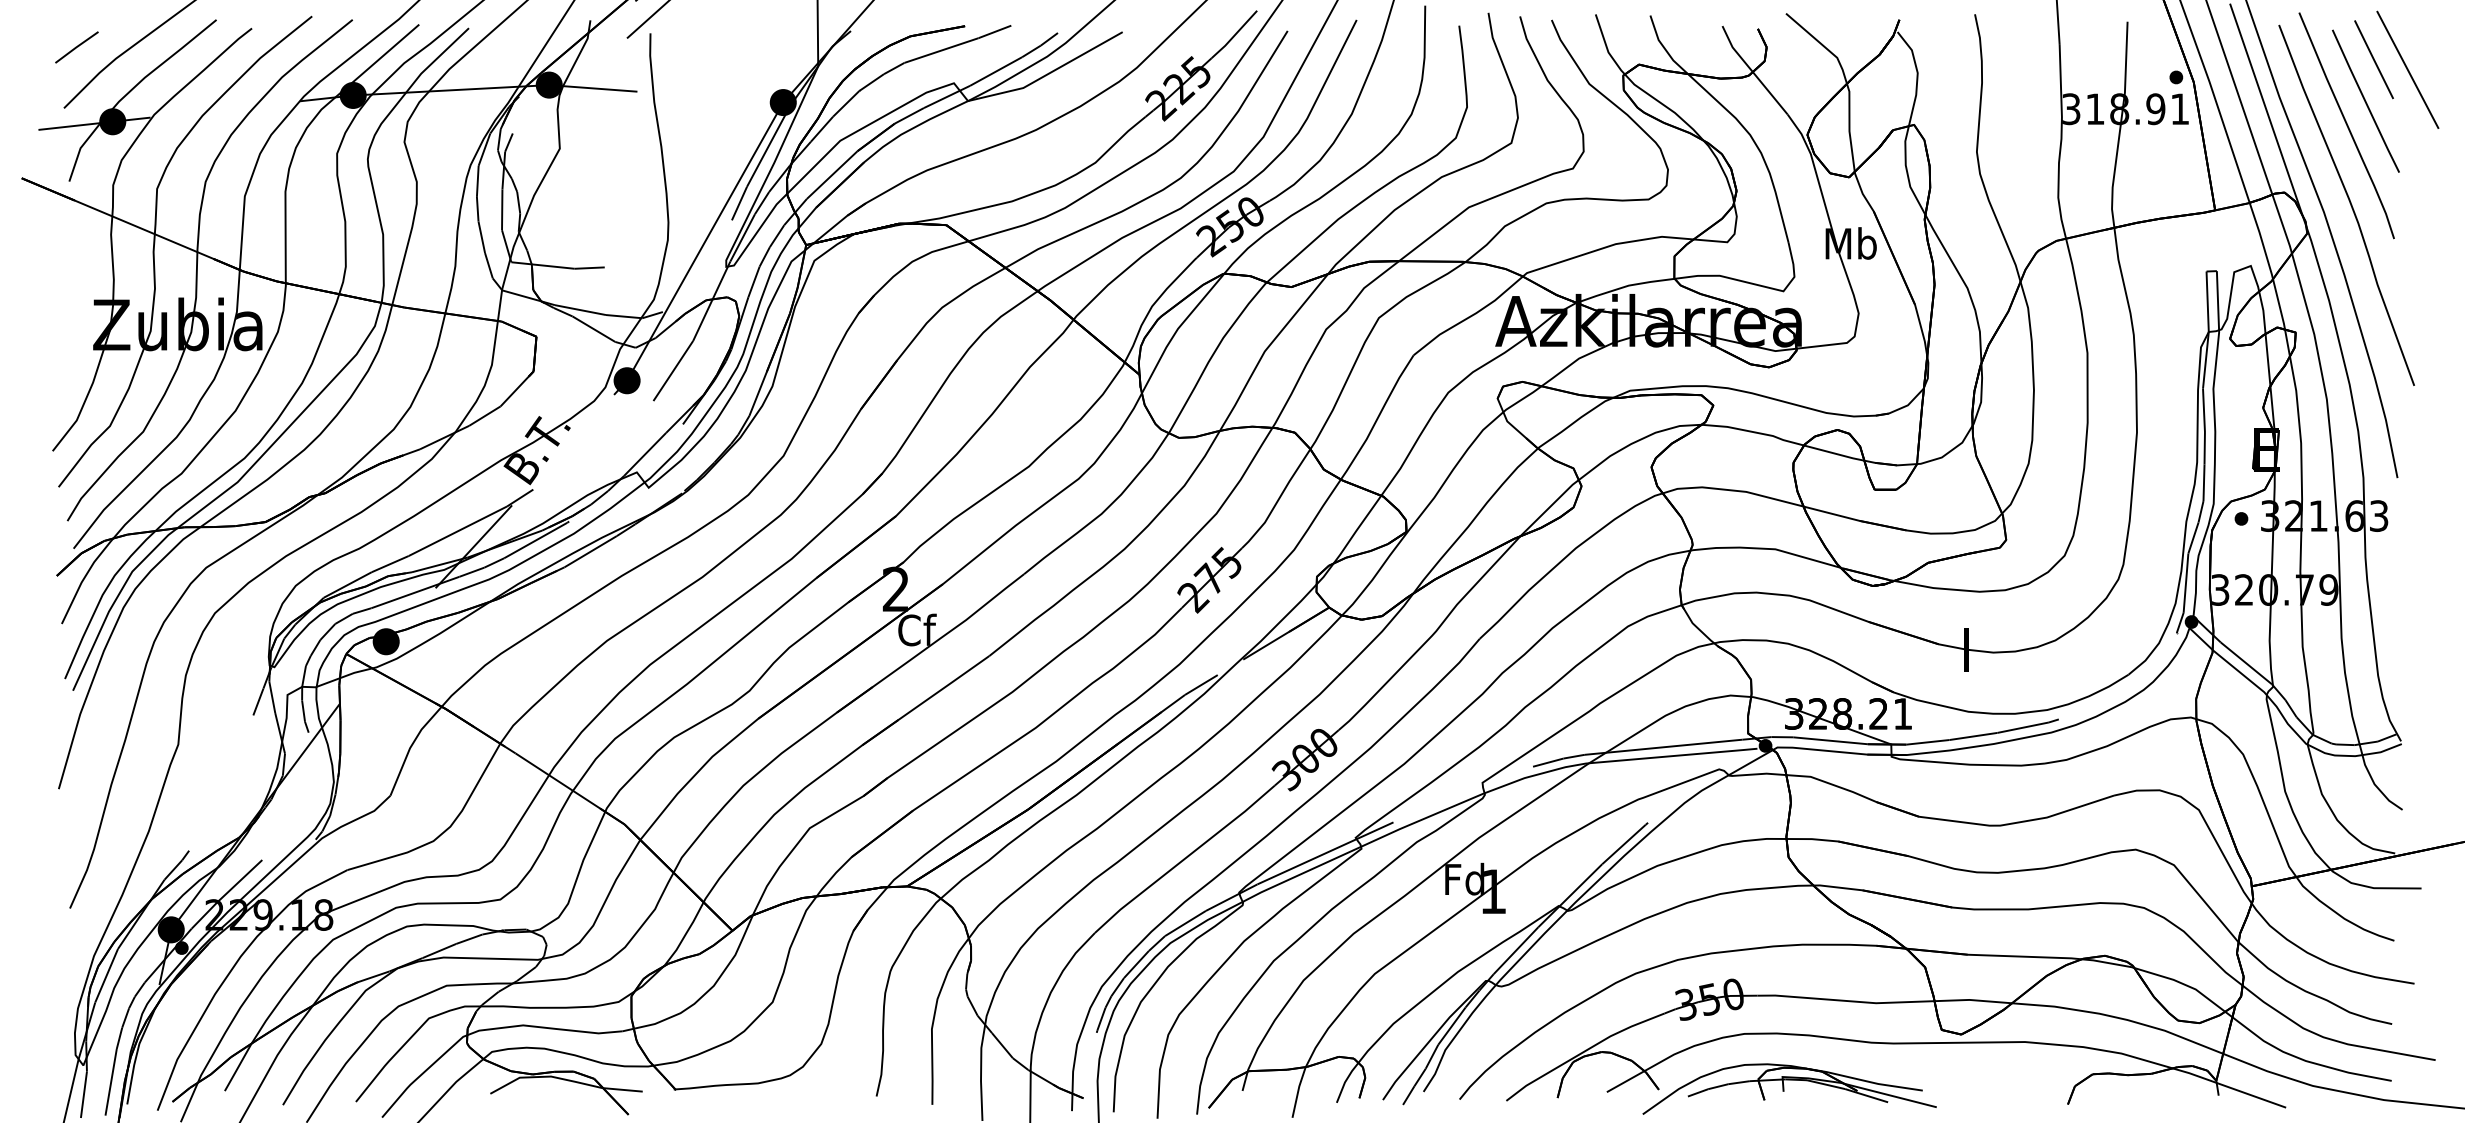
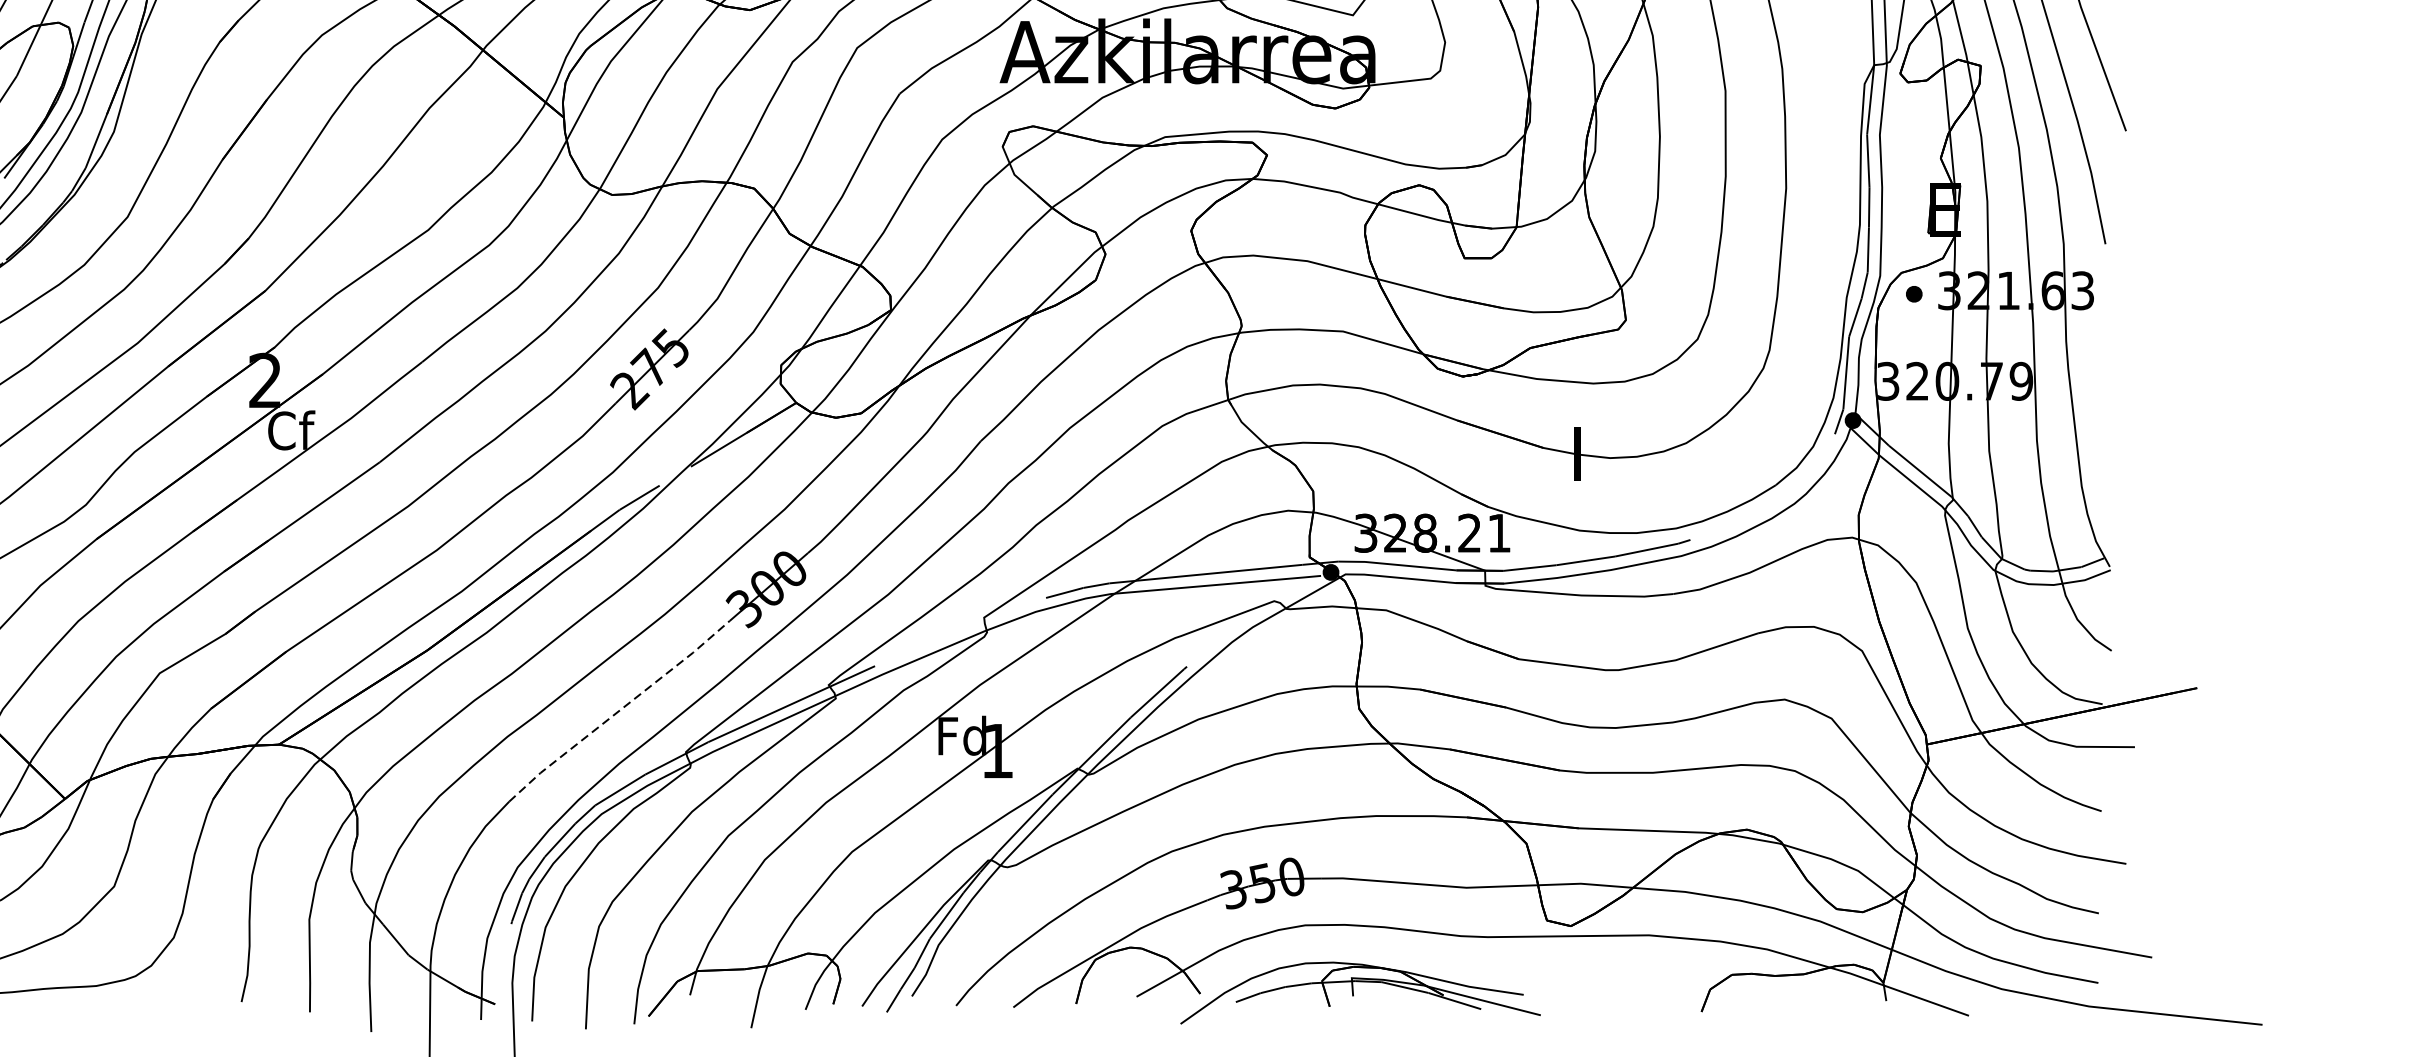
line: (1184, 858) -> (618, 710), solid -> dashed

